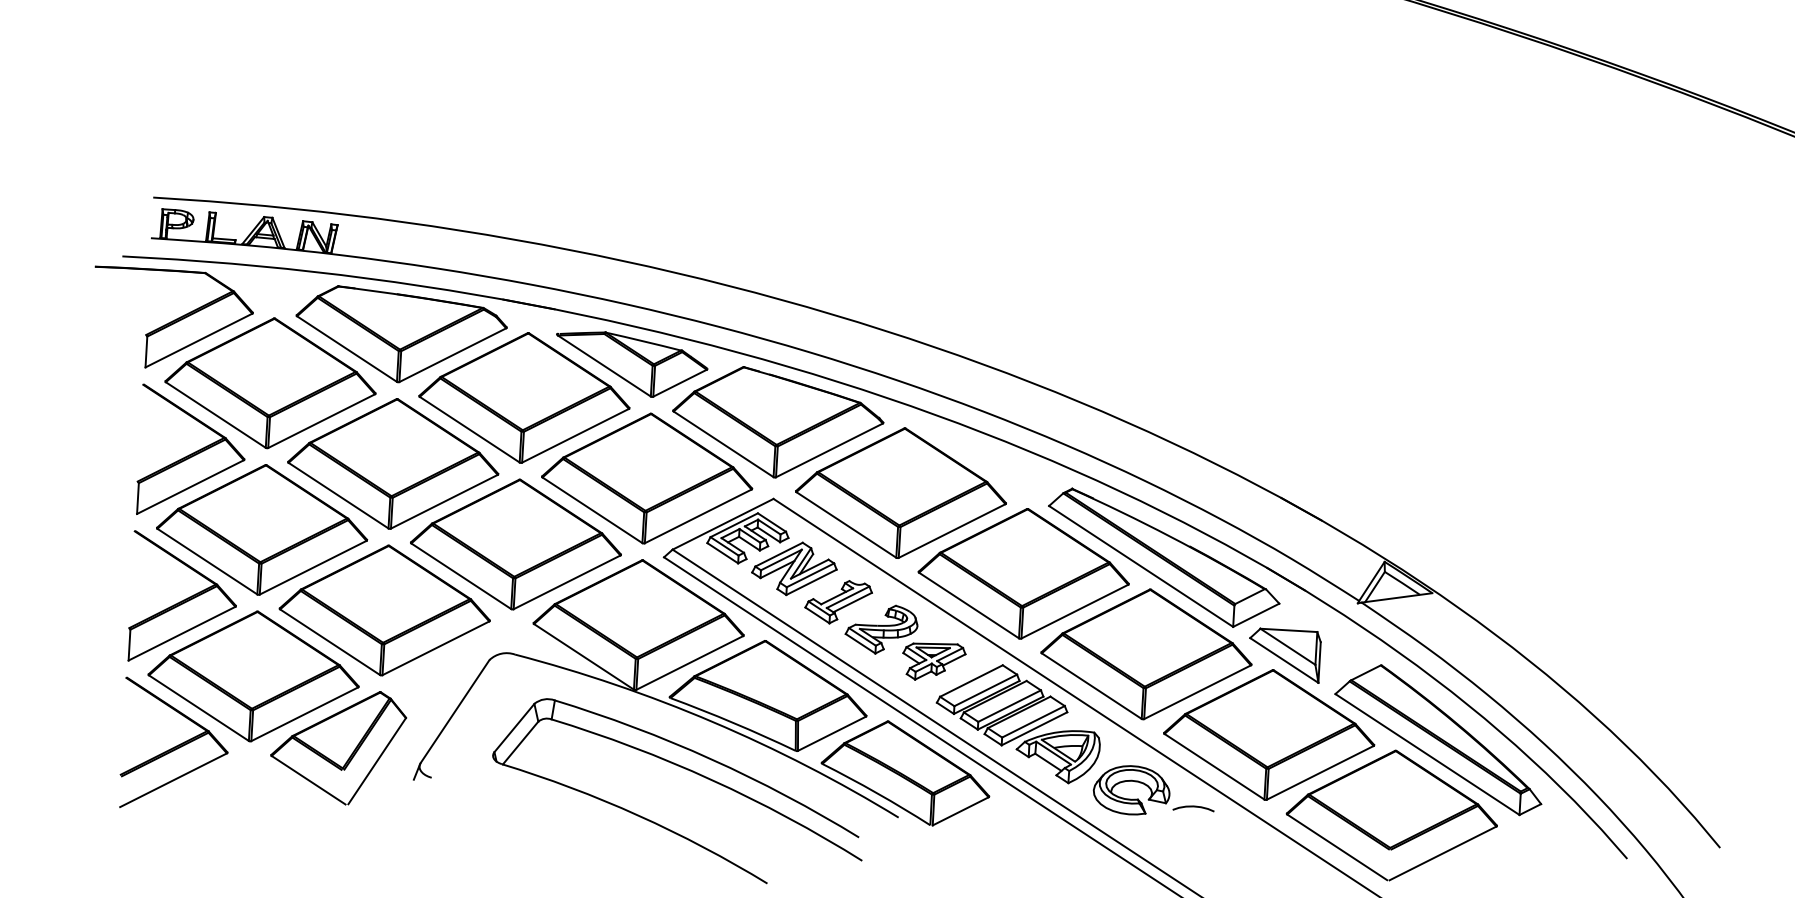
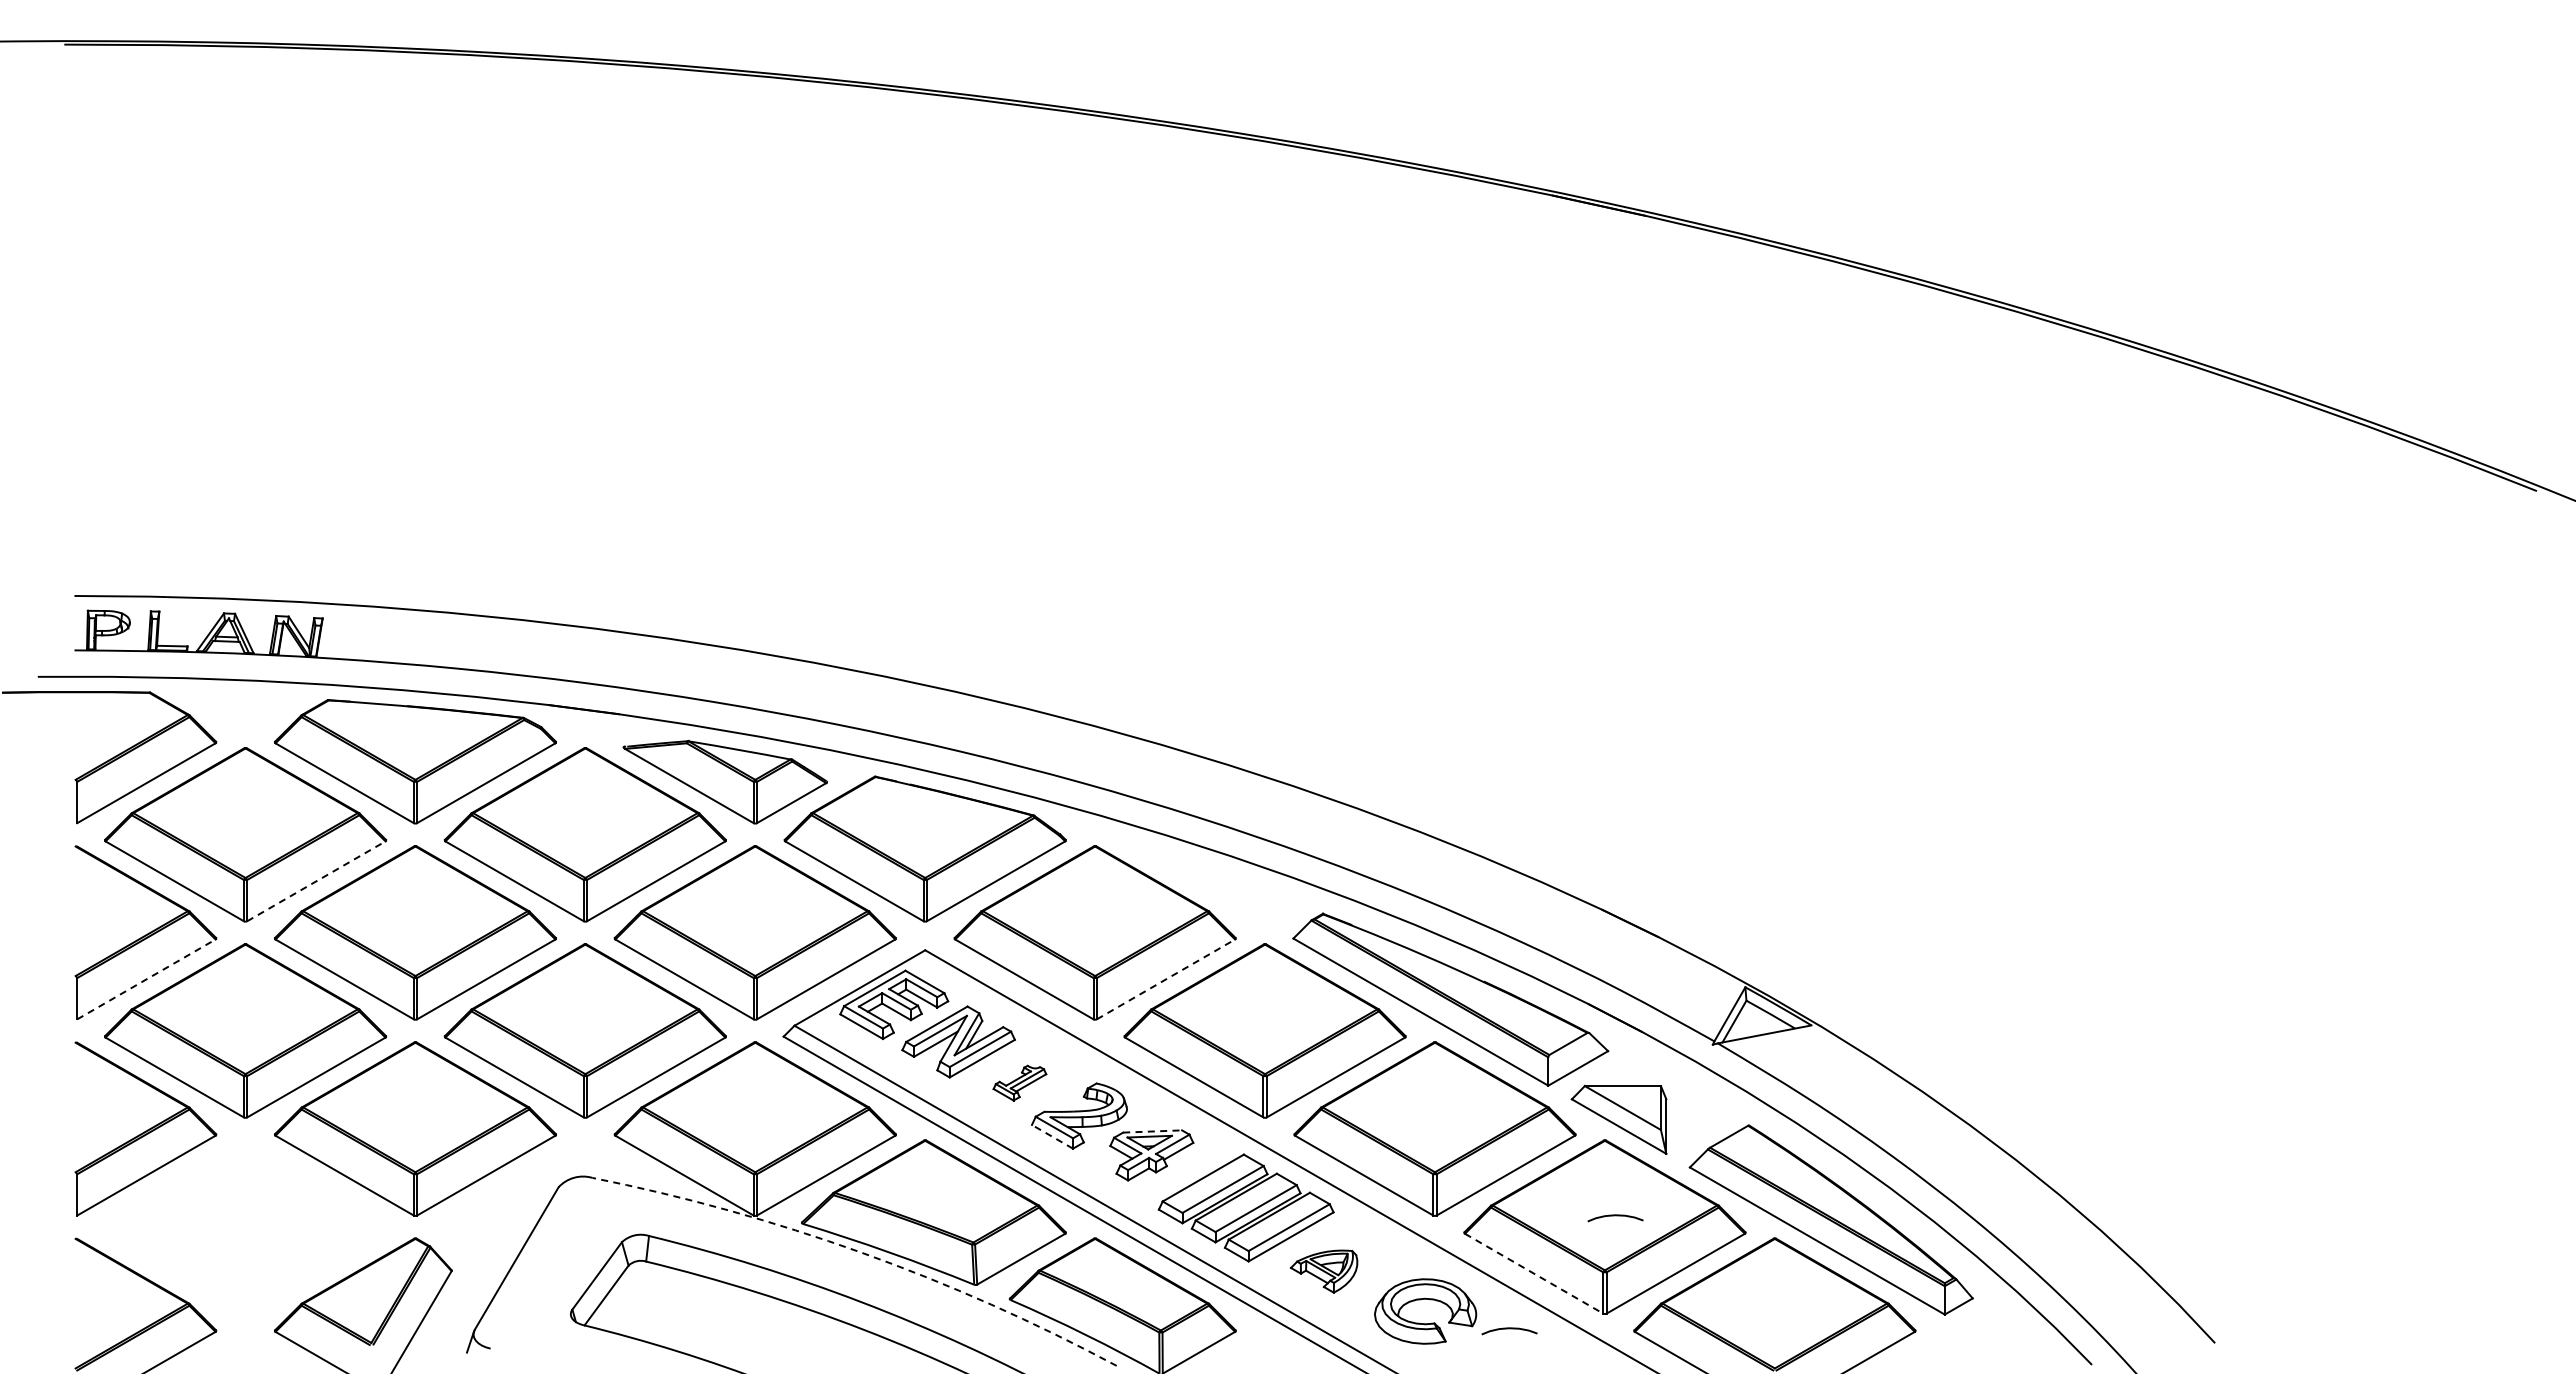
line: (321, 421) -> (316, 881), solid -> dashed
line: (190, 487) -> (146, 979), solid -> dashed
line: (951, 531) -> (1165, 979), solid -> dashed
part: (838, 602) -> (1019, 1083), size x0.6
line: (860, 643) -> (1052, 1136), solid -> dashed
line: (936, 644) -> (1153, 1131), solid -> dashed
part: (253, 675) -> (245, 1226), removed
arc: (712, 721) -> (861, 1252), solid -> dashed
curve: (1277, 727) -> (1615, 1216), added
part: (1057, 756) -> (1323, 1271), size x0.6
line: (1214, 766) -> (1534, 1273), solid -> dashed

